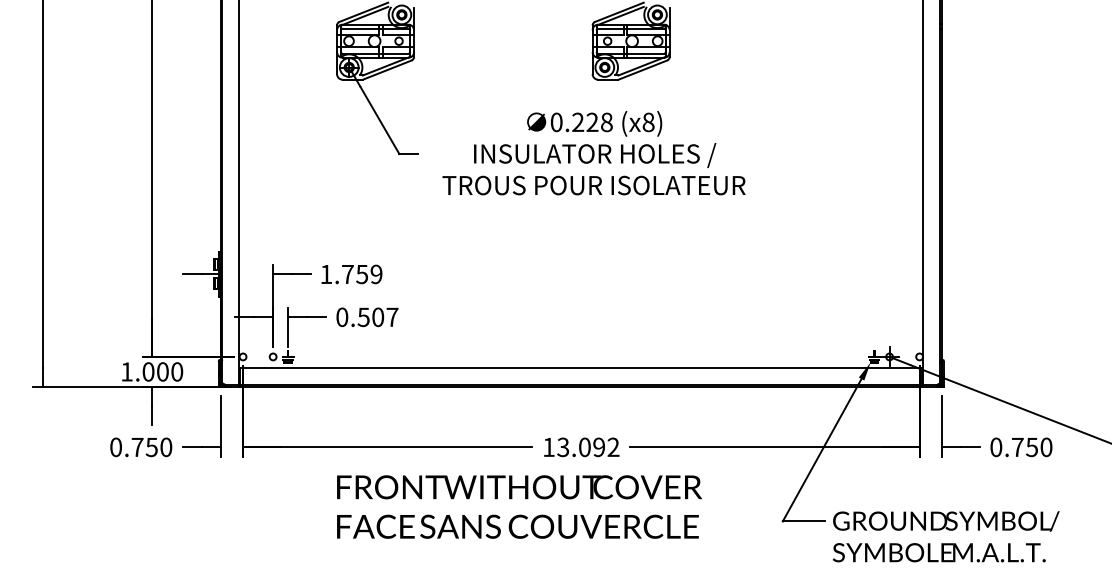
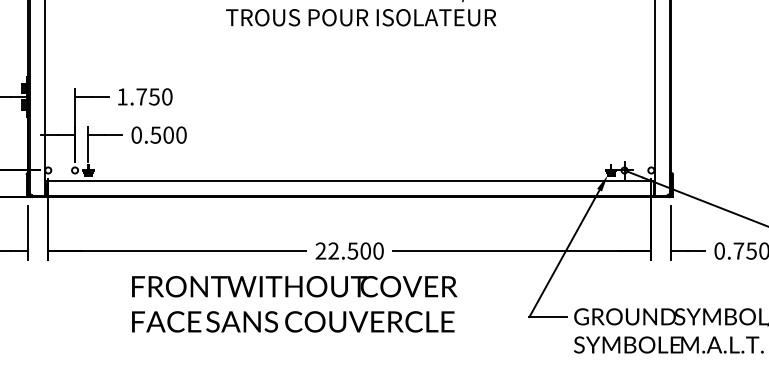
text: (376, 274) -> (167, 97), 1.759 -> 1.750
text: (392, 317) -> (181, 135), 0.507 -> 0.500
text: (581, 447) -> (349, 251), 13.092 -> 22.500

